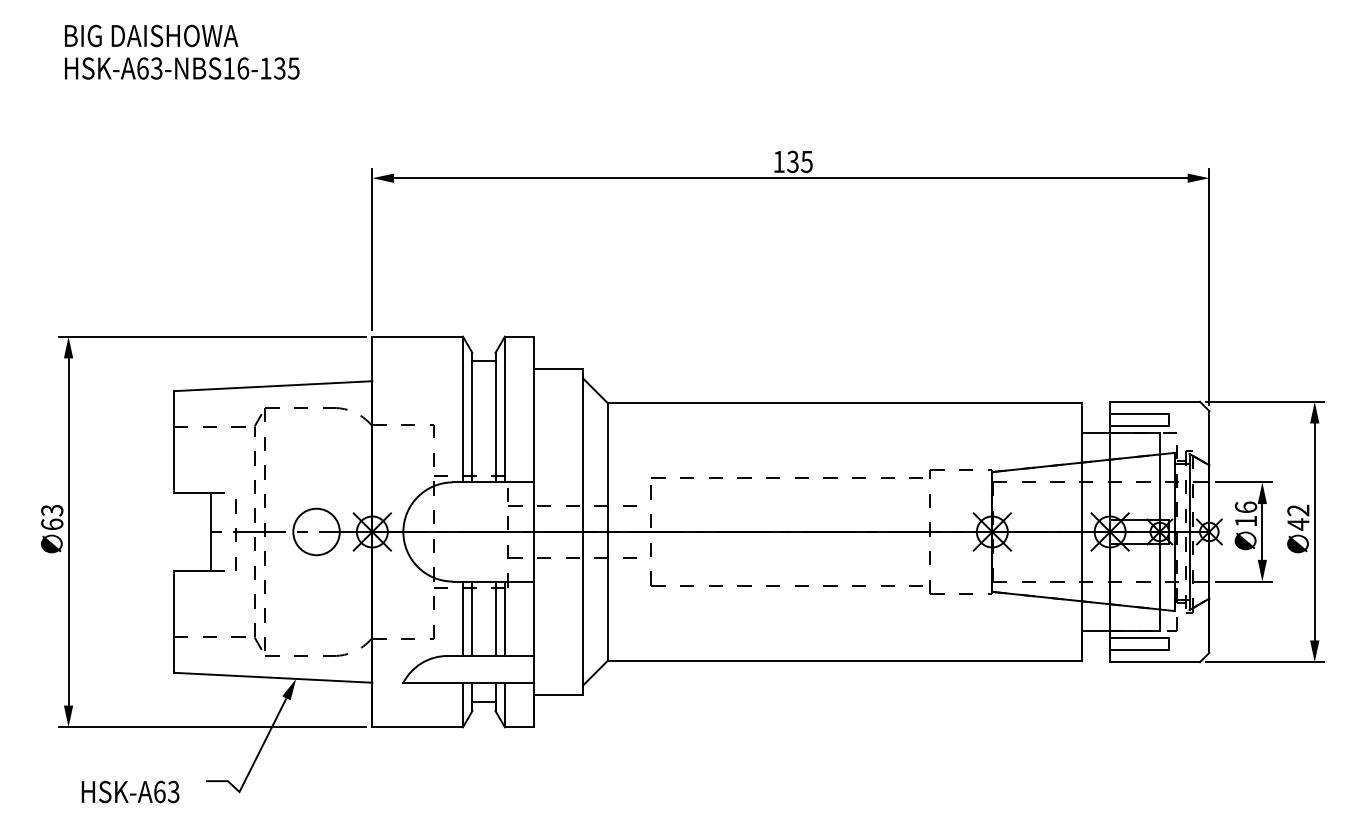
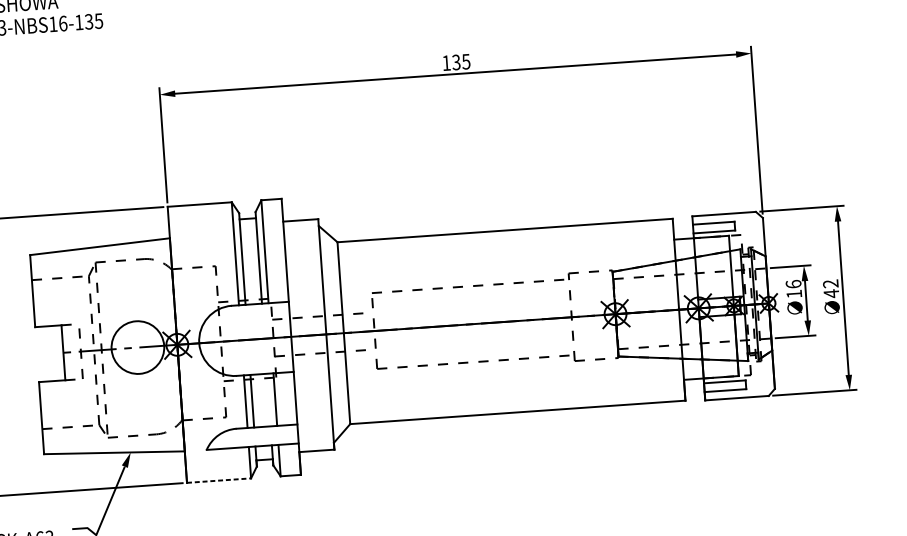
circle: (316, 531) -> (137, 347), size x1.6
line: (495, 618) -> (268, 399), removed
line: (418, 727) -> (219, 480), solid -> dashed

